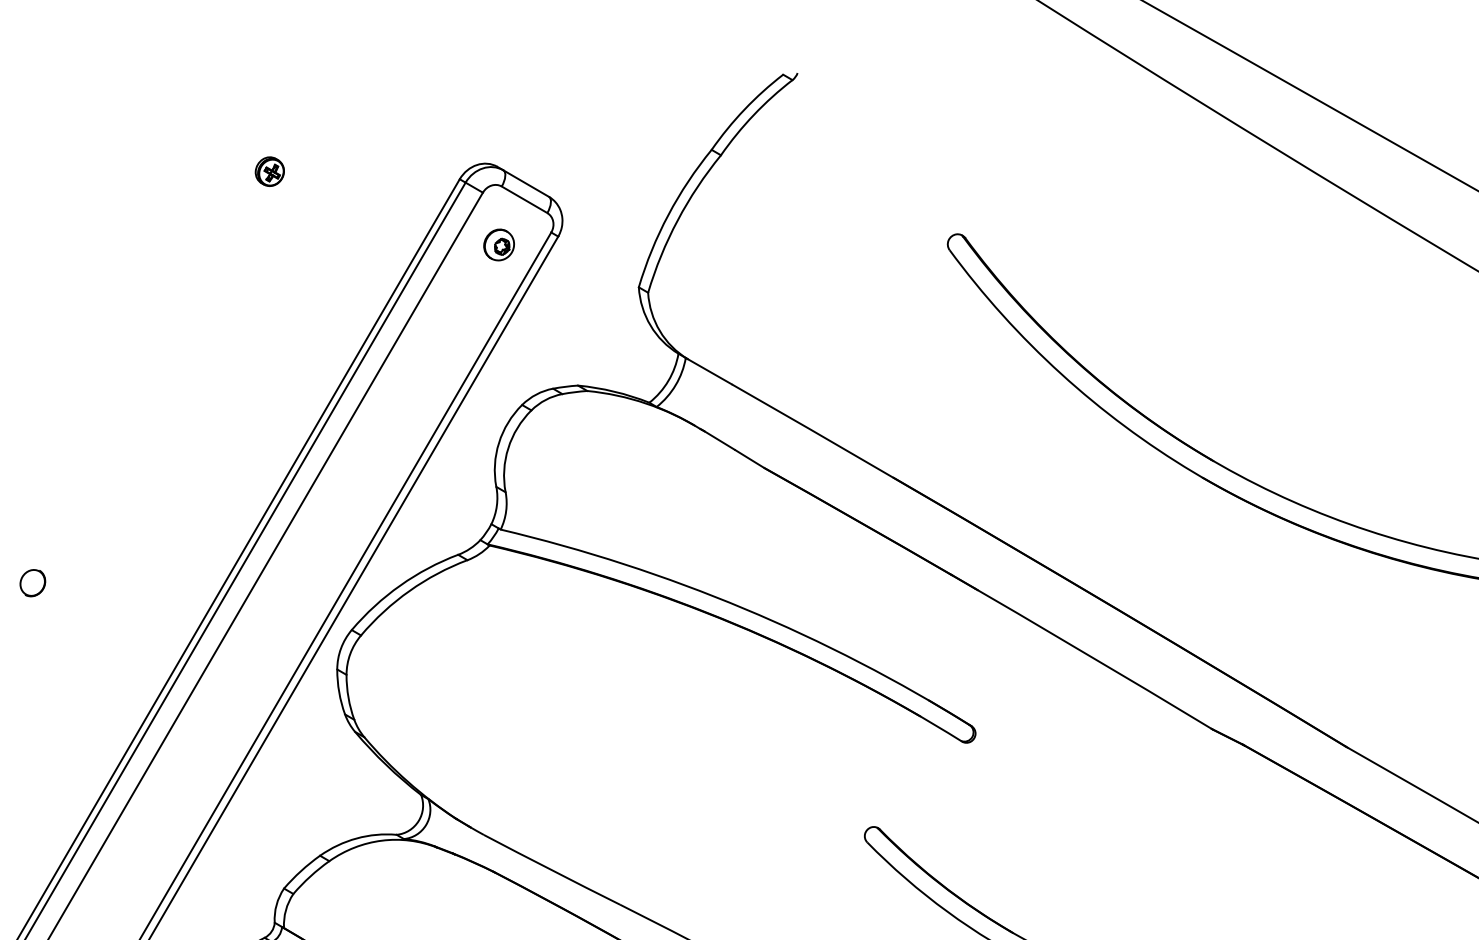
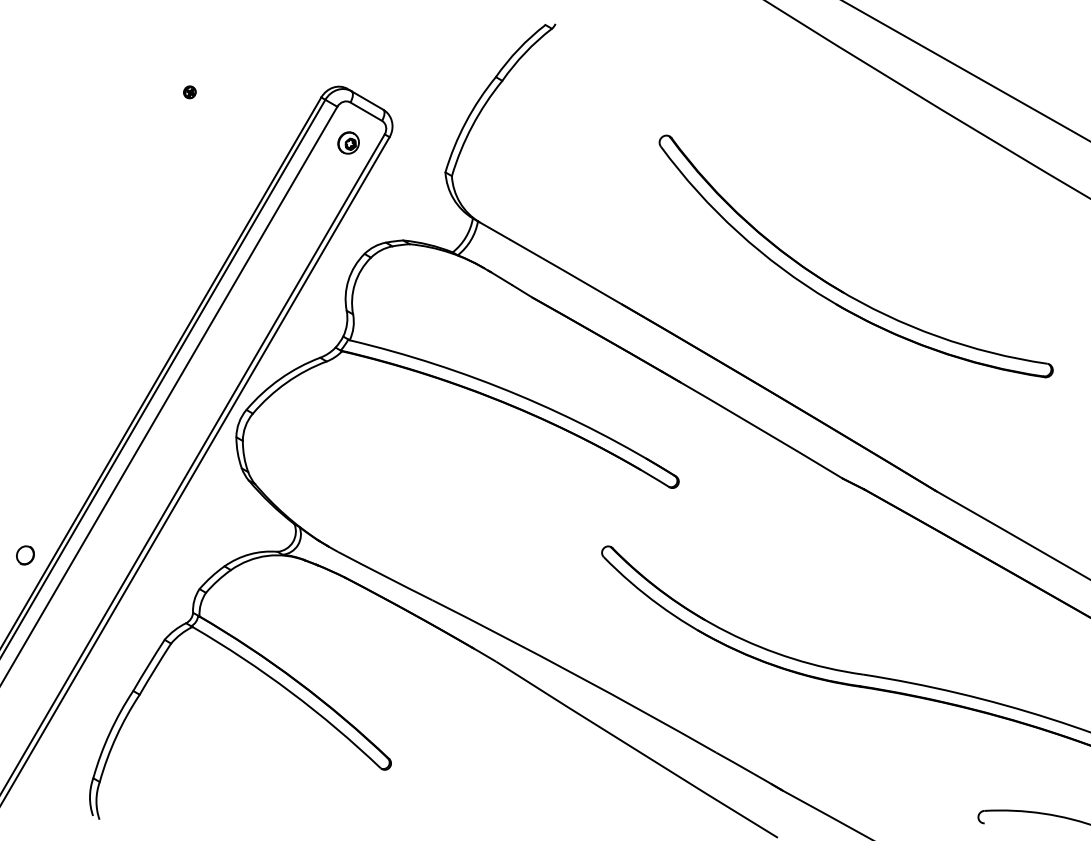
part: (269, 172) -> (189, 92), size x0.6
part: (32, 583) -> (25, 555), moved

